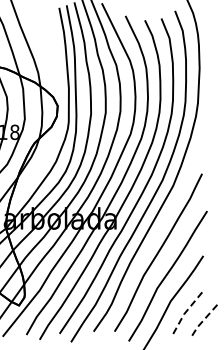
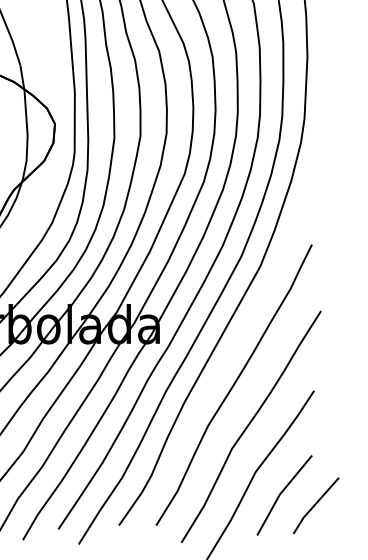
line: (184, 314) -> (280, 494), dashed -> solid
line: (203, 320) -> (314, 505), dashed -> solid

